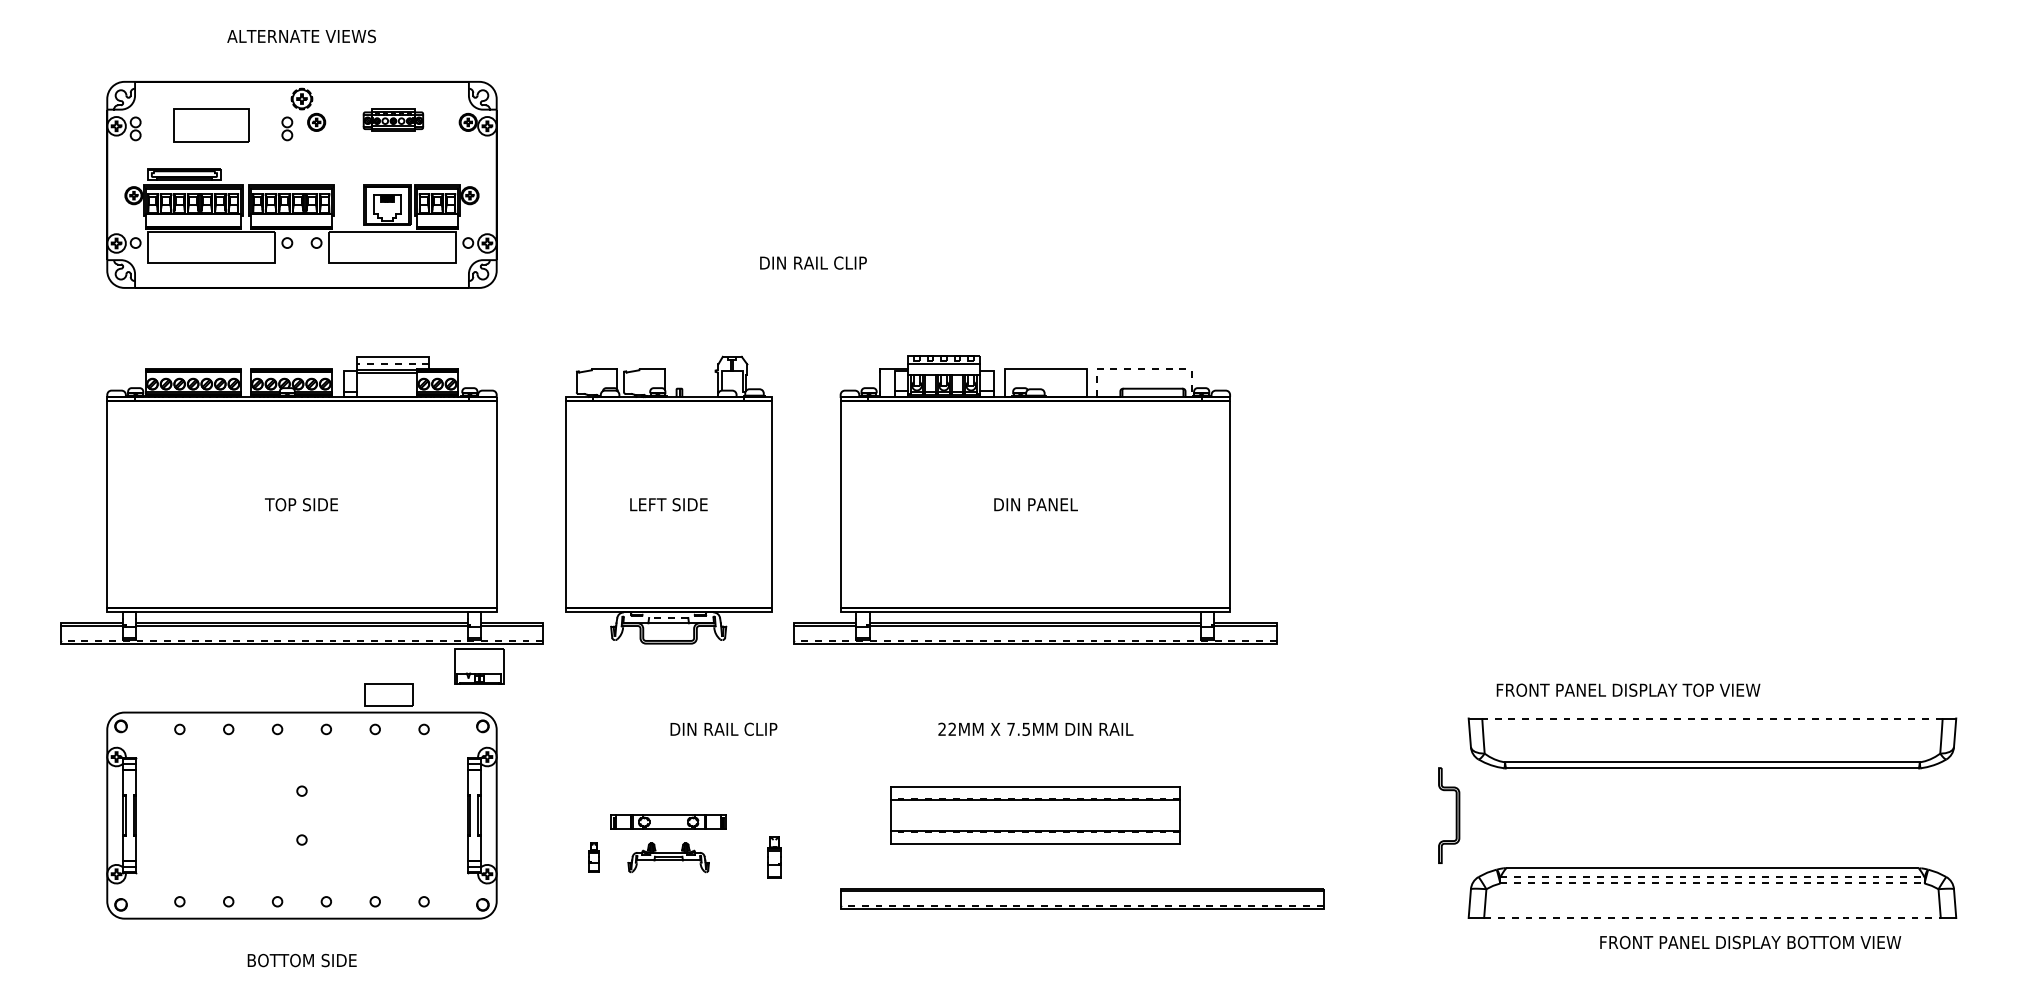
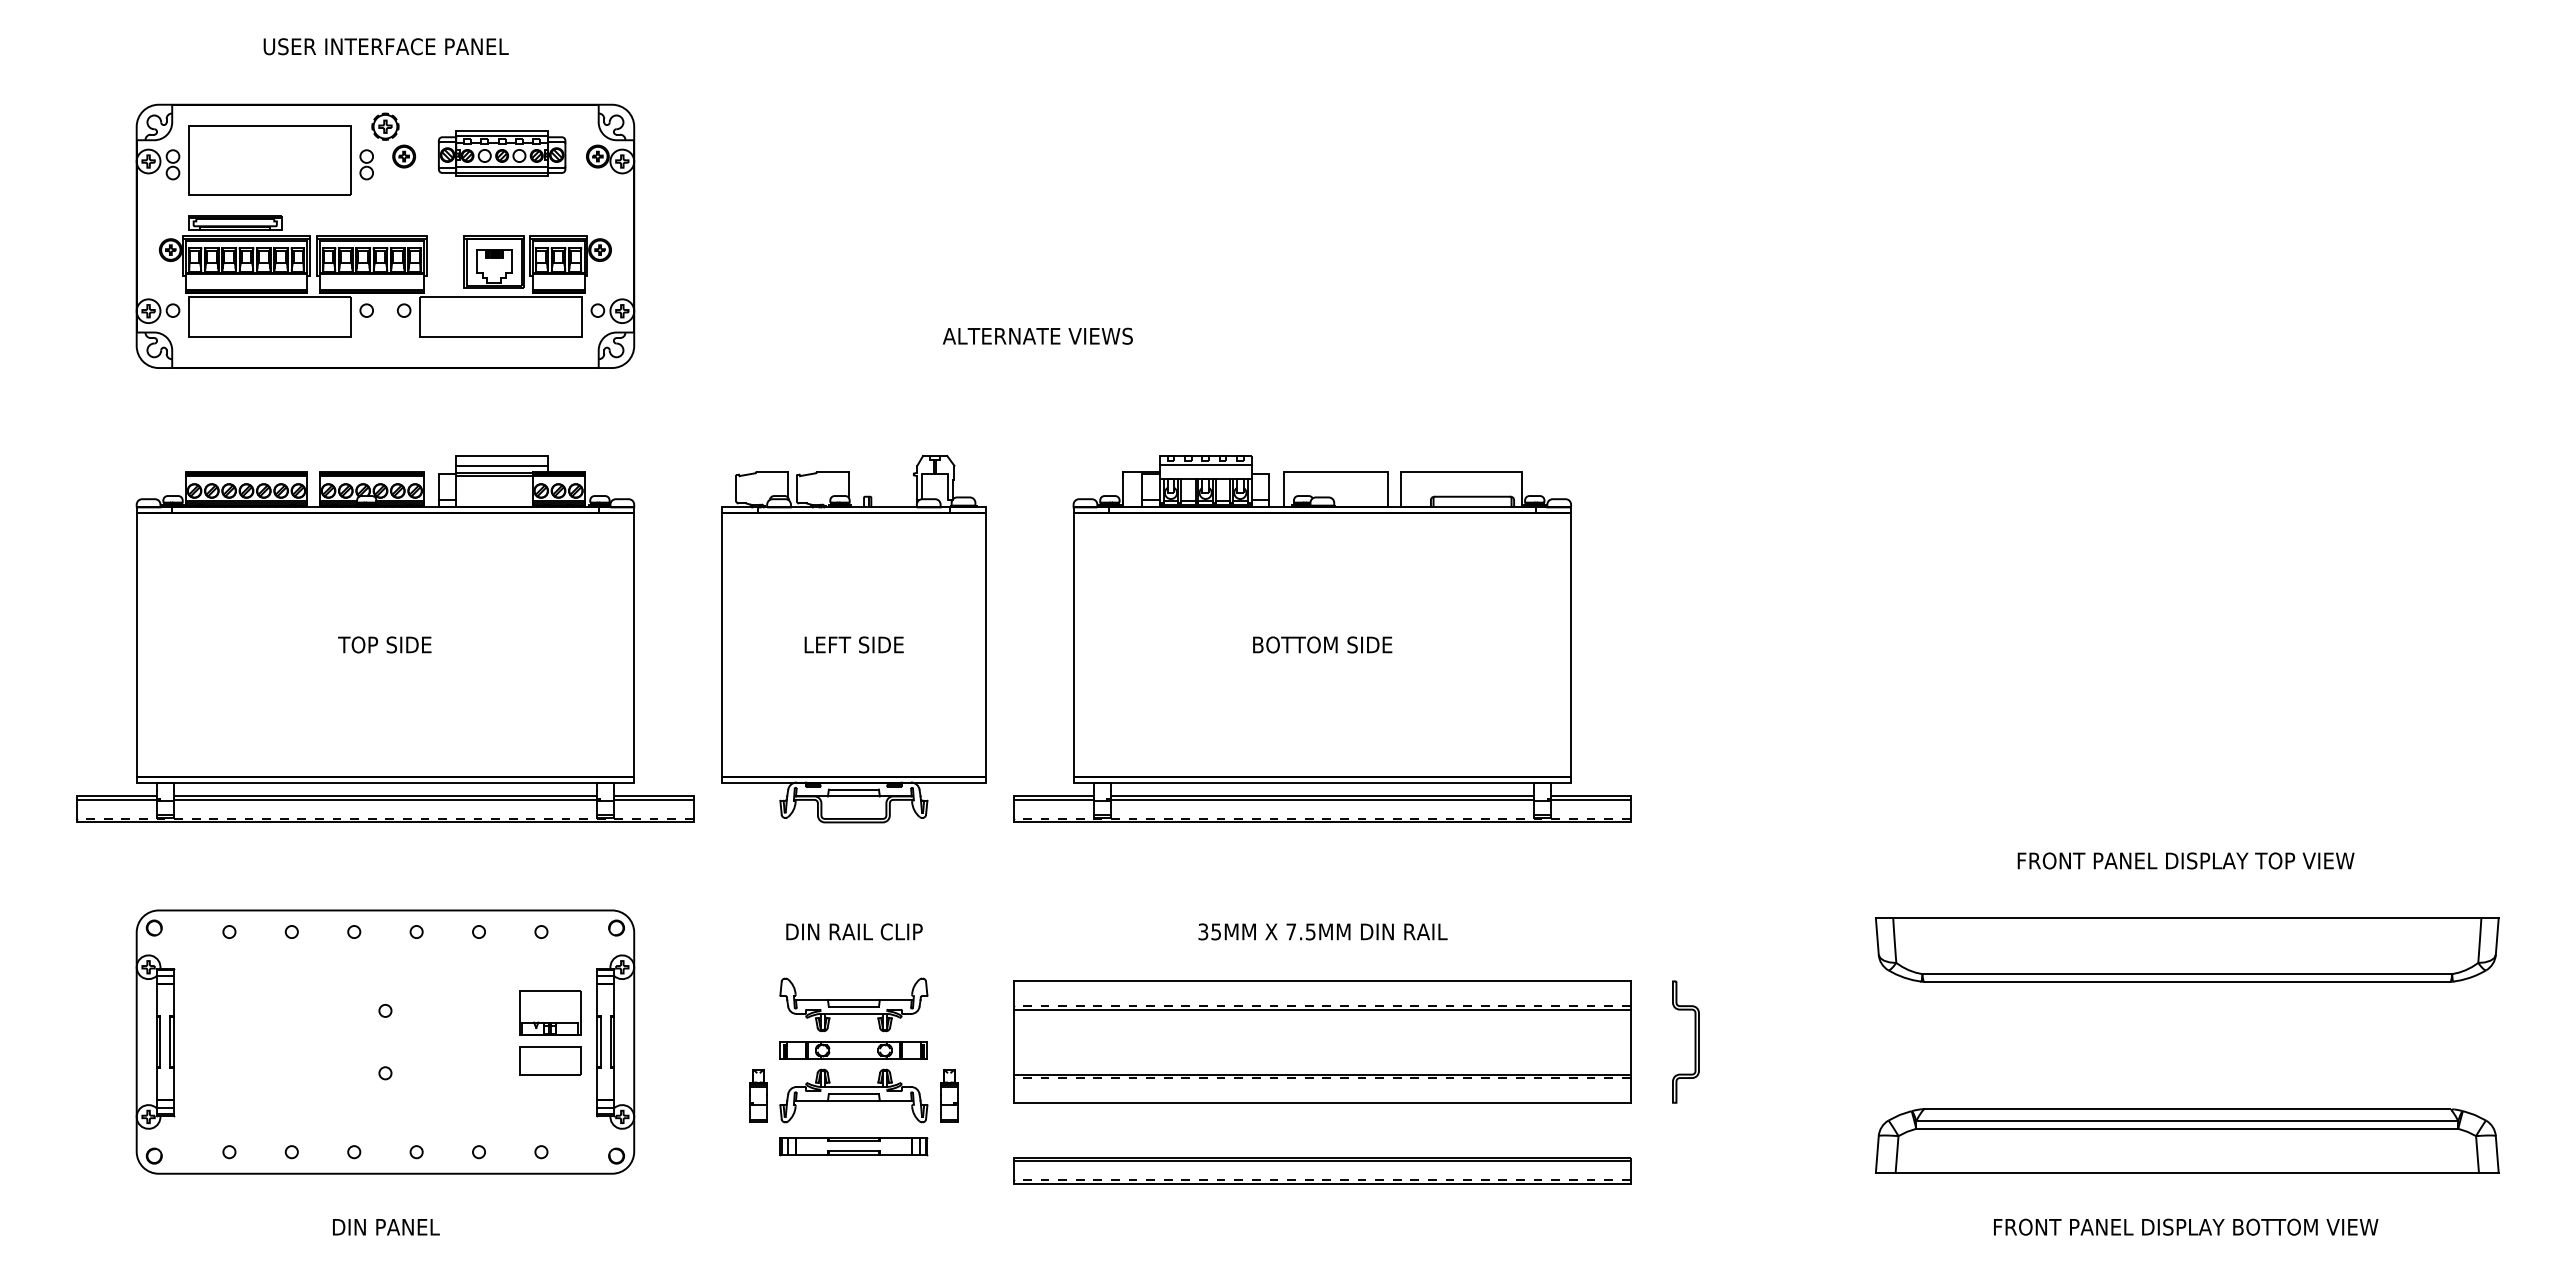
text: (302, 36) -> (385, 46), ALTERNATE VIEWS -> USER INTERFACE PANEL
part: (393, 120) -> (502, 153), size x1.67
part: (211, 125) -> (269, 160), size x1.67
text: (812, 262) -> (1037, 335), DIN RAIL CLIP -> ALTERNATE VIEWS
line: (393, 364) -> (502, 465), dashed -> solid
line: (1144, 369) -> (1461, 472), dashed -> solid
text: (1035, 504) -> (1322, 644), DIN PANEL -> BOTTOM SIDE
line: (668, 617) -> (853, 789), dashed -> solid
part: (479, 665) -> (550, 1012), moved
text: (1628, 689) -> (2185, 860), moved
part: (388, 694) -> (550, 1060), moved
line: (1711, 718) -> (2186, 918), dashed -> solid
text: (723, 729) -> (854, 931), moved
text: (947, 729) -> (1209, 931), 22MM -> 35MM
part: (668, 786) -> (853, 1004), added
part: (1035, 815) -> (1322, 1041), size x1.67
part: (1455, 815) -> (1694, 1041), moved
part: (594, 857) -> (758, 1095), size x1.43
part: (668, 857) -> (853, 1095), size x1.43
part: (774, 857) -> (949, 1095), moved
line: (1712, 877) -> (2187, 1121), dashed -> solid
line: (1712, 883) -> (2187, 1128), dashed -> solid
part: (668, 897) -> (853, 1146), added
part: (1082, 898) -> (1322, 1170), moved
line: (1712, 917) -> (2187, 1172), dashed -> solid
text: (1750, 941) -> (2186, 1226), moved
text: (302, 959) -> (385, 1226), BOTTOM SIDE -> DIN PANEL

